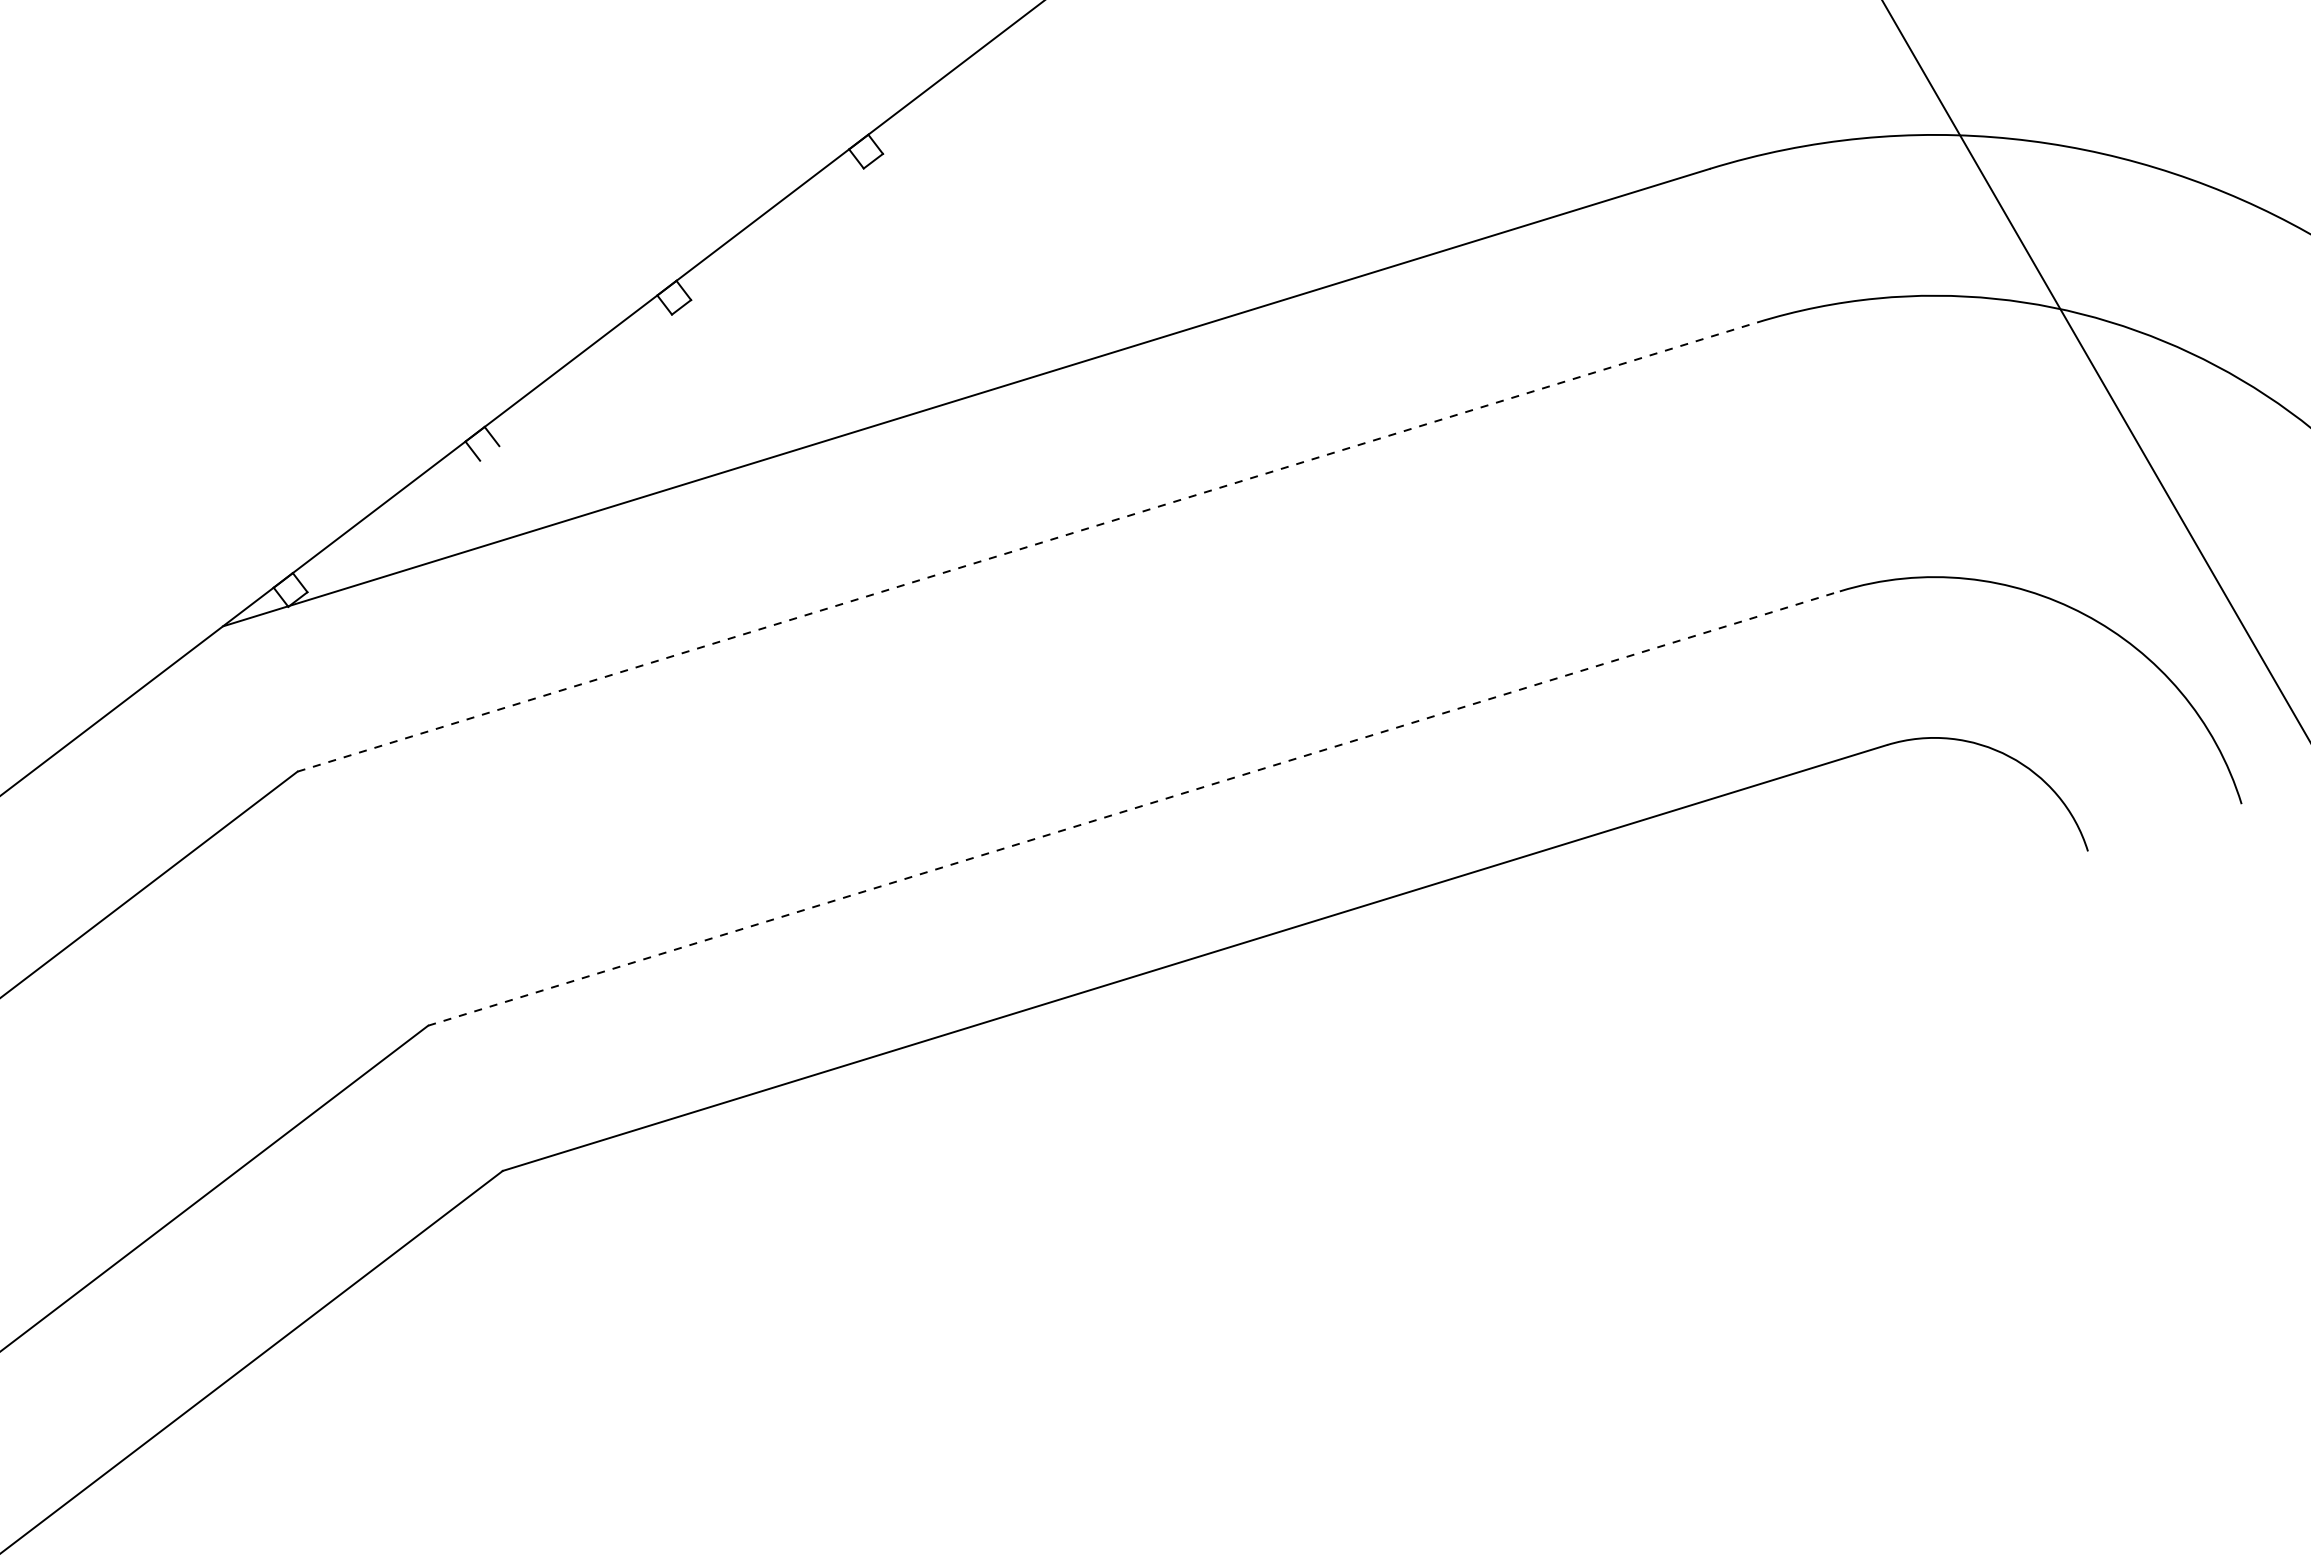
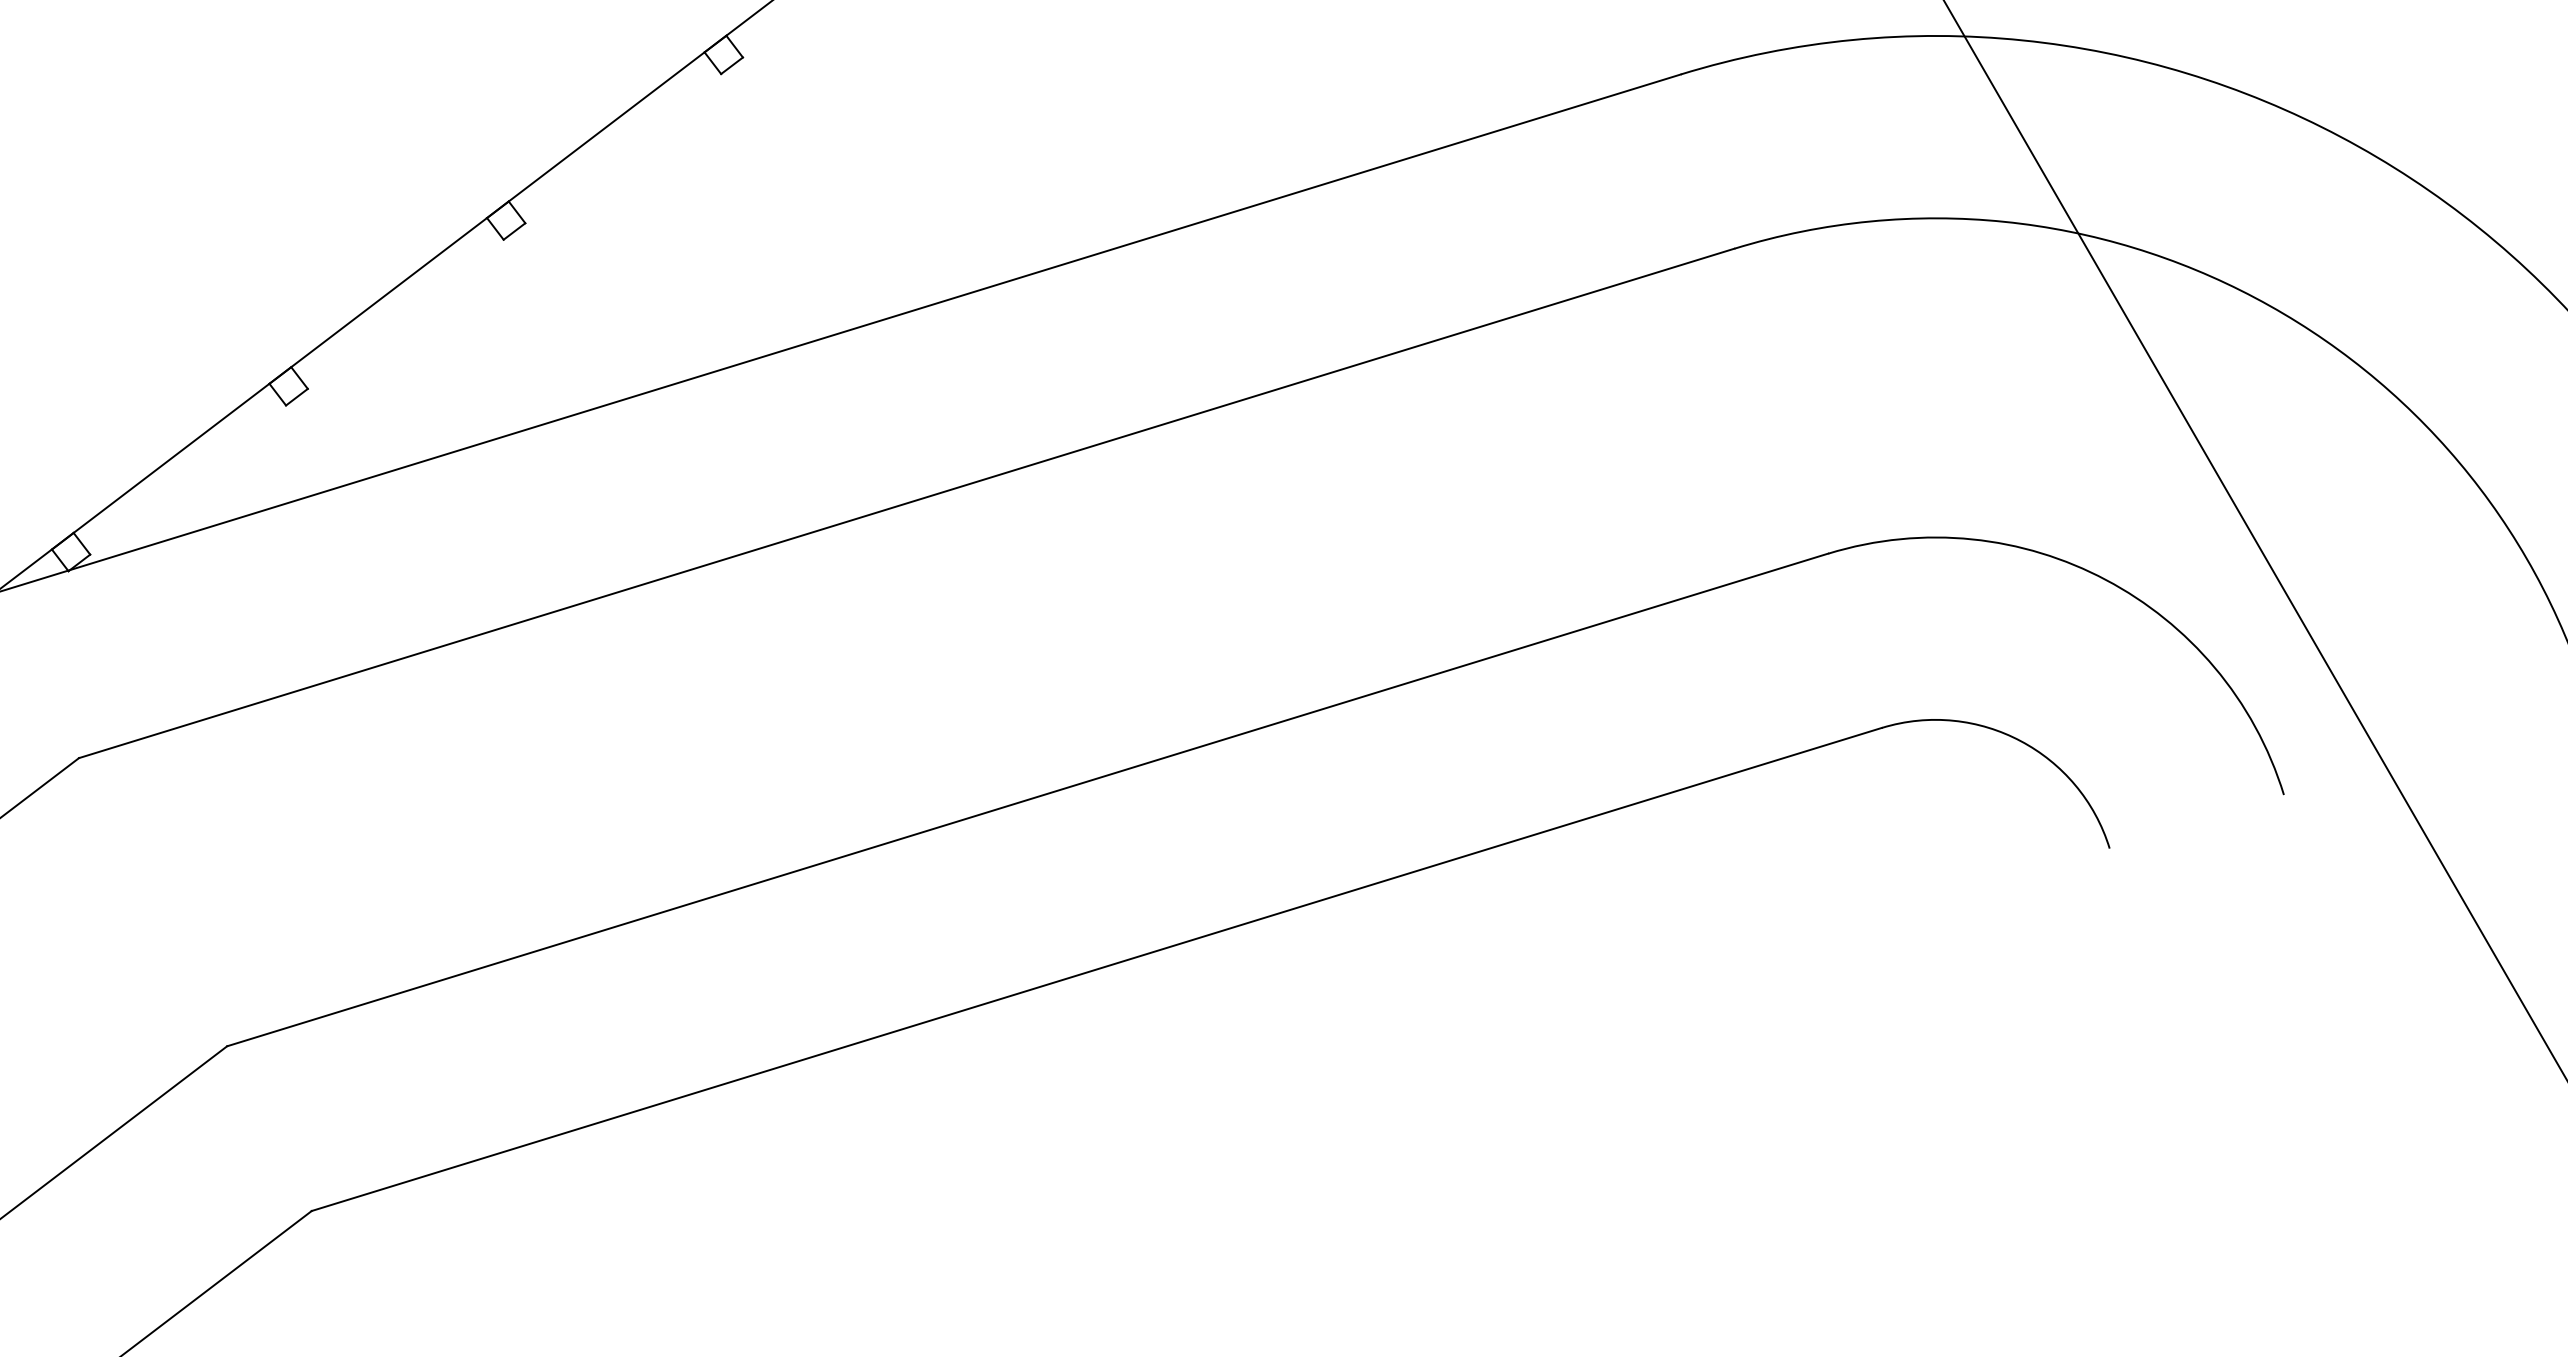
line: (489, 453) -> (296, 397), added
line: (1027, 547) -> (906, 503), dashed -> solid
line: (1134, 808) -> (1028, 799), dashed -> solid

